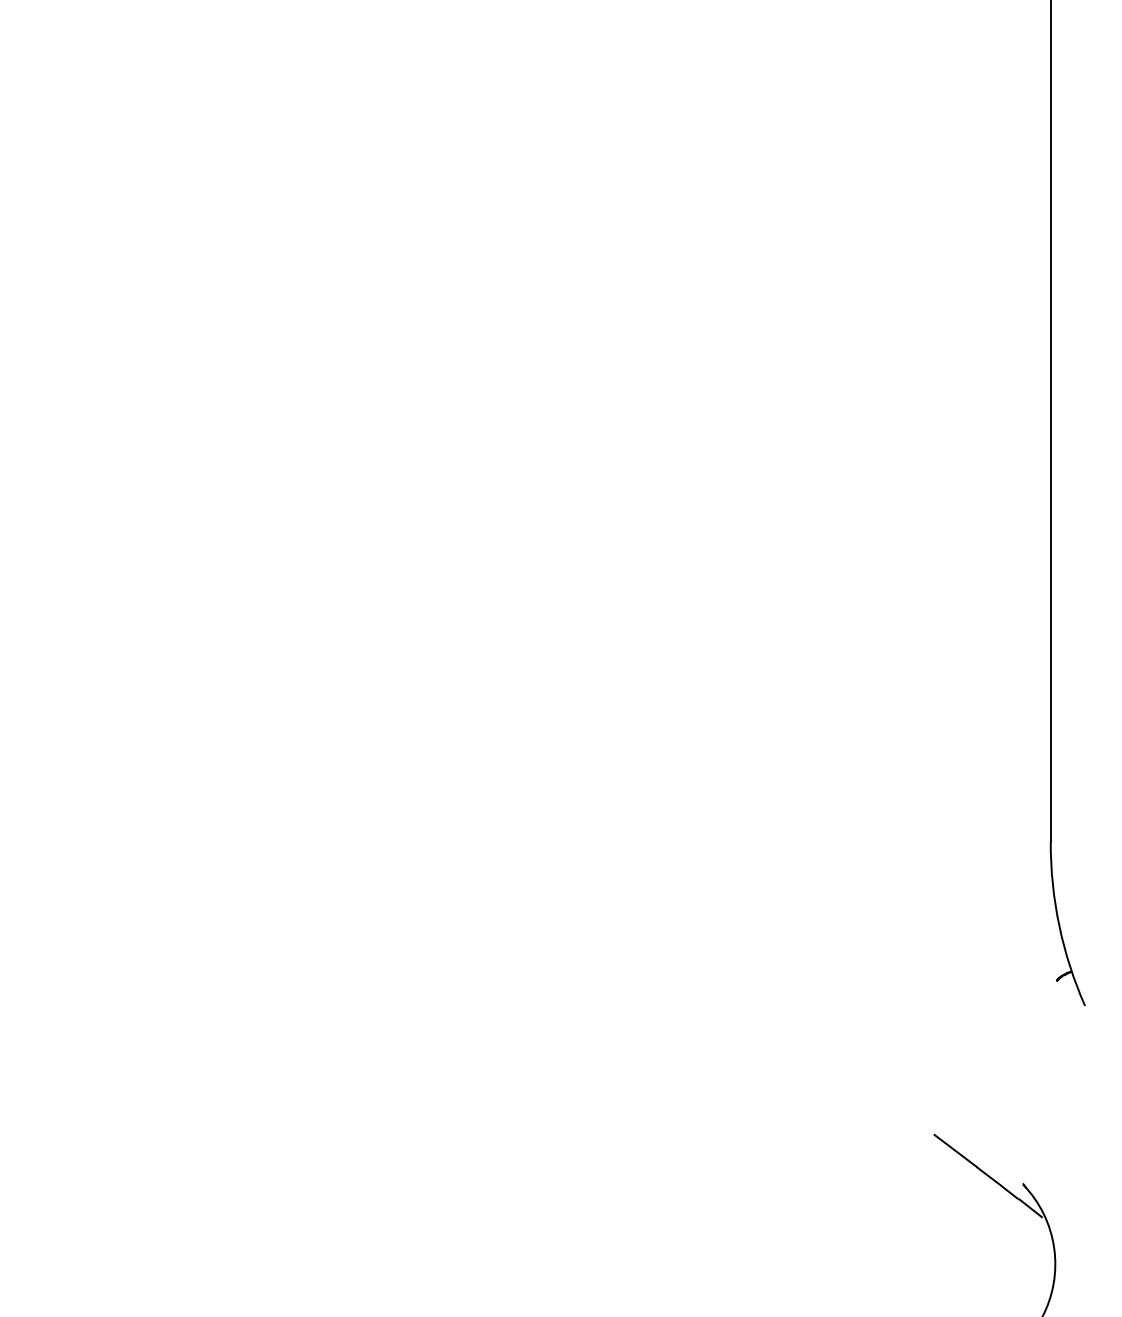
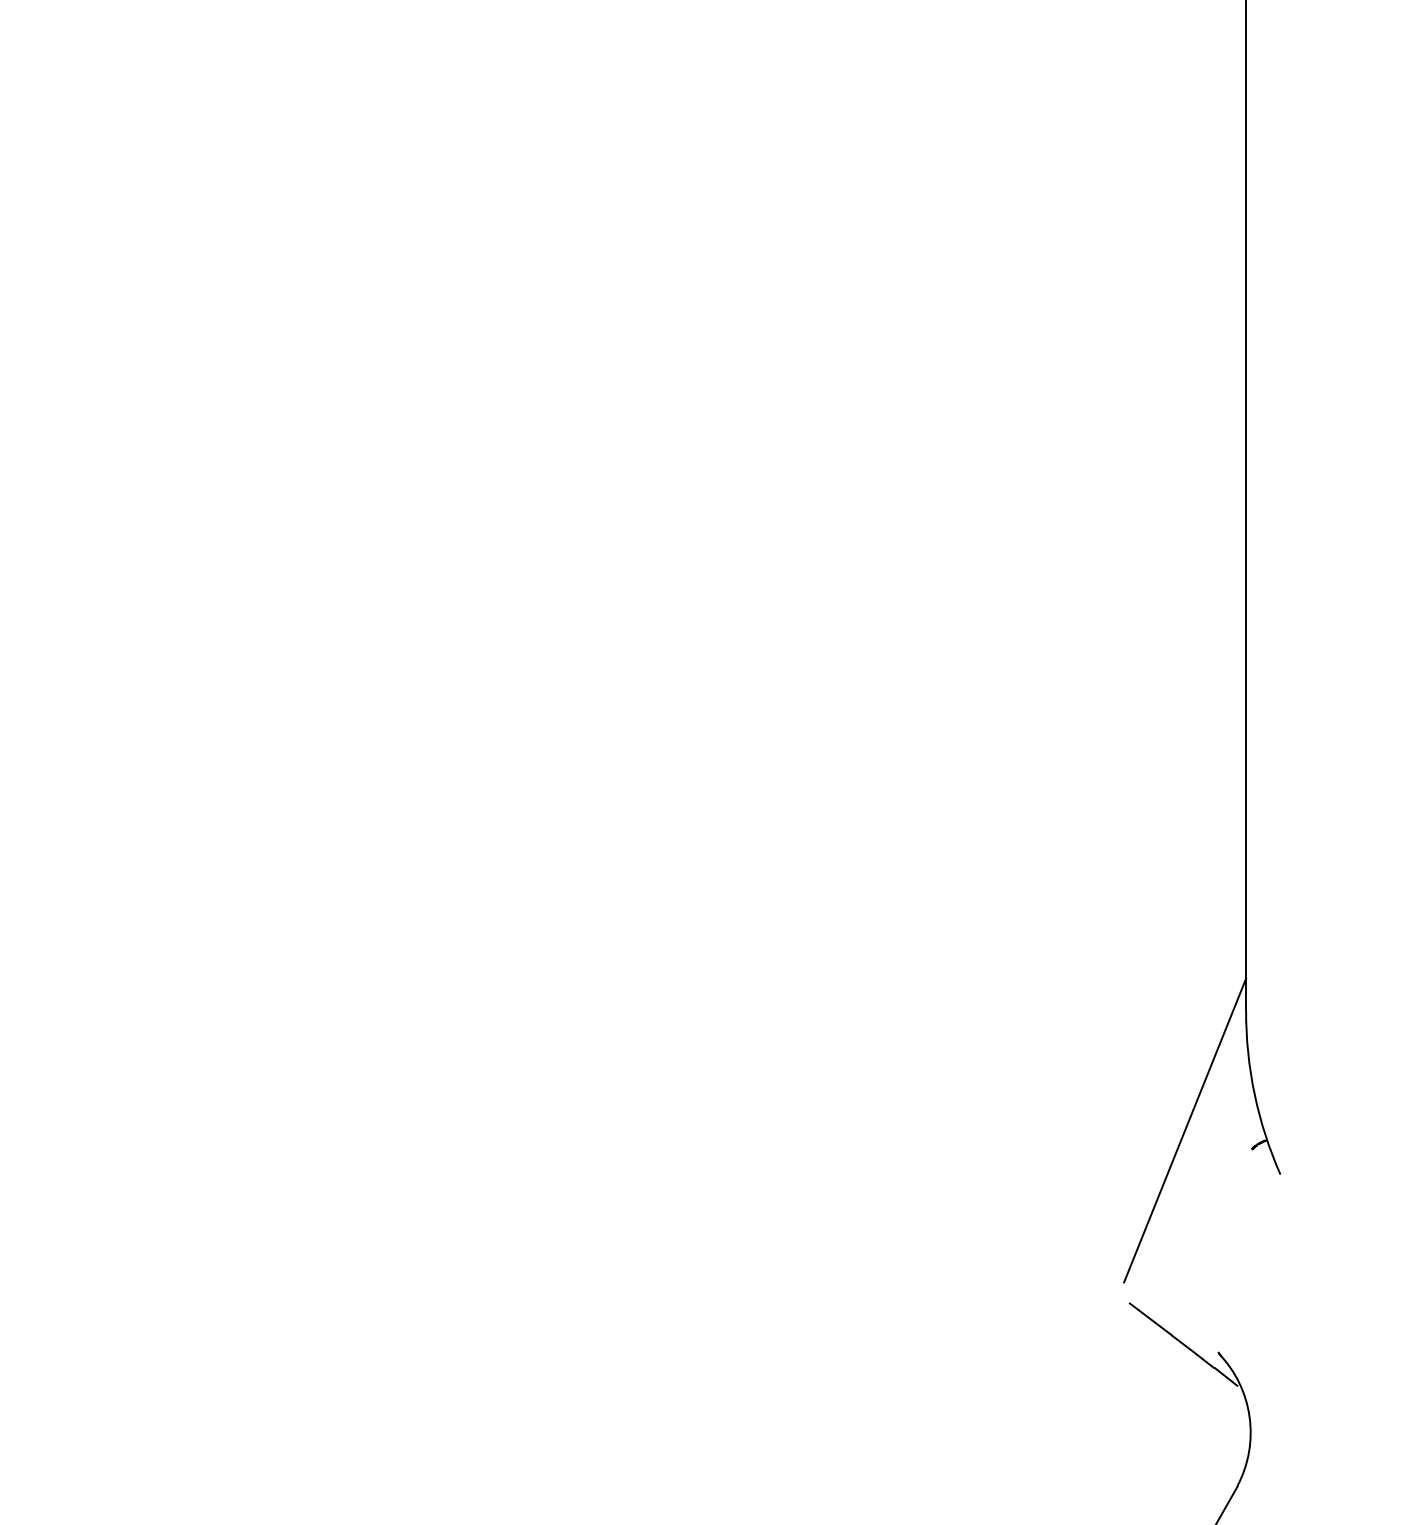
line: (990, 961) -> (1185, 1130), added

